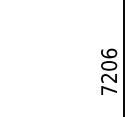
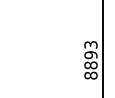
text: (108, 71) -> (90, 59), 7206 -> 8893

